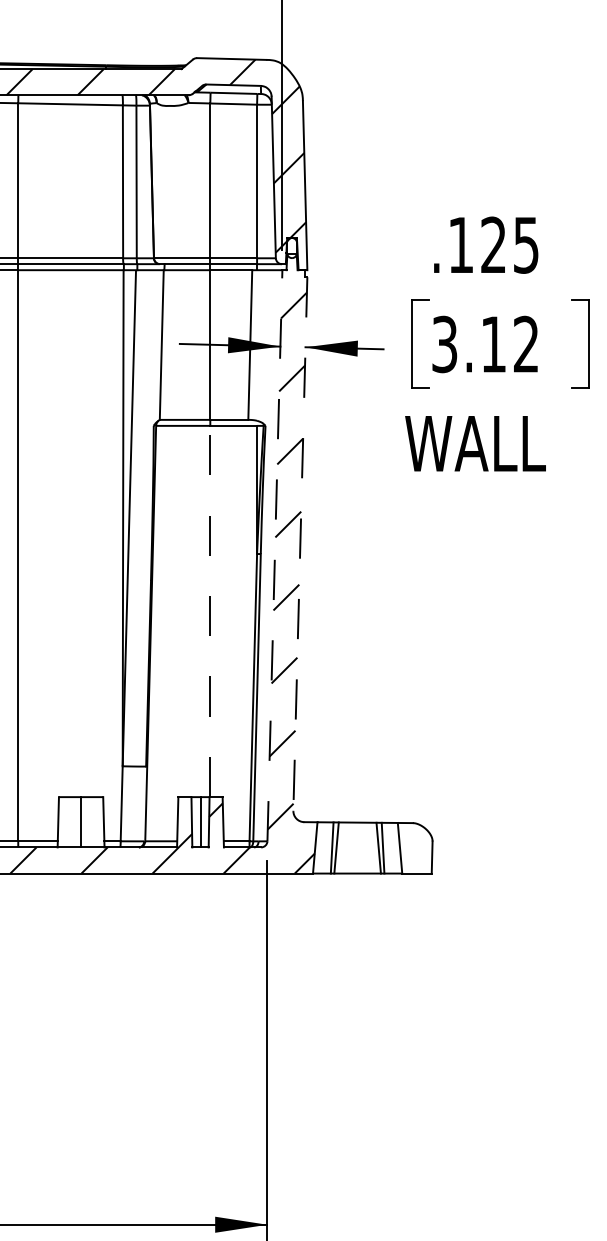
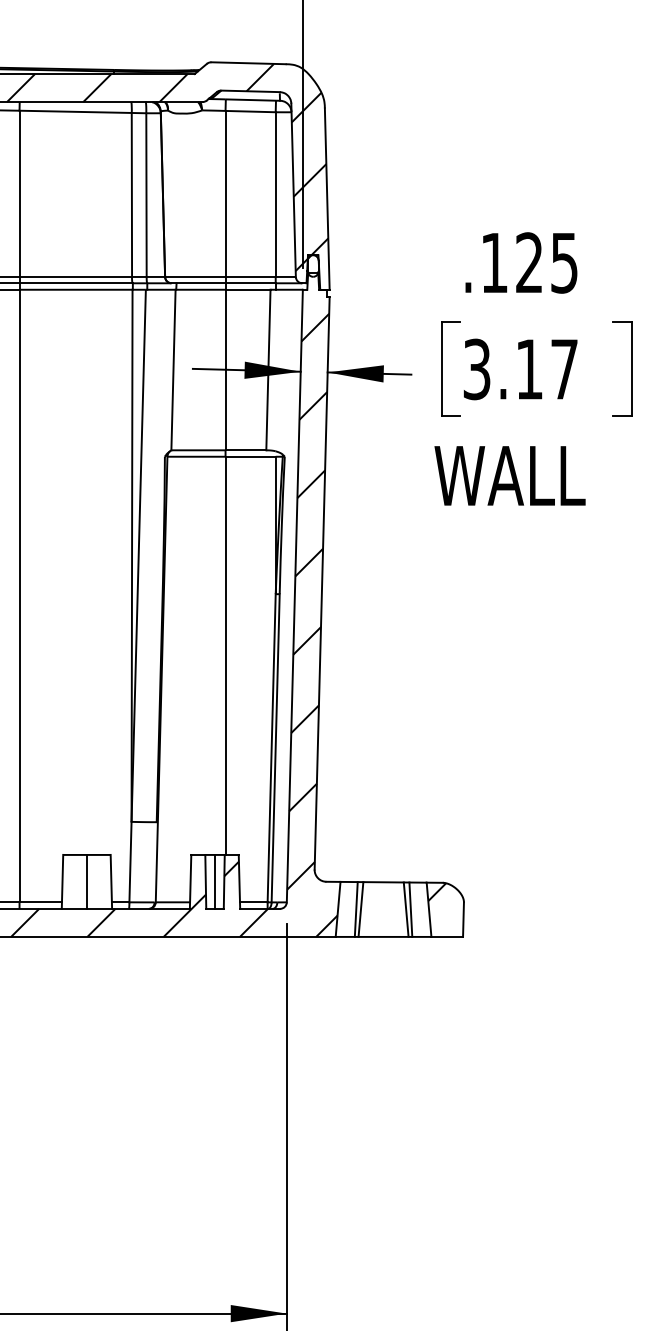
text: (526, 343) -> (564, 368), 3.12 -> 3.17
line: (300, 544) -> (322, 583), dashed -> solid
line: (274, 555) -> (294, 595), dashed -> solid
line: (210, 611) -> (225, 655), dashed -> solid
hatch: (407, 831) -> (437, 891), added

